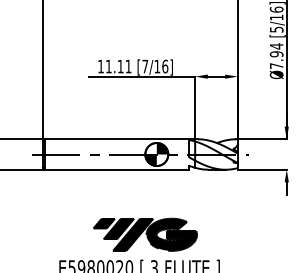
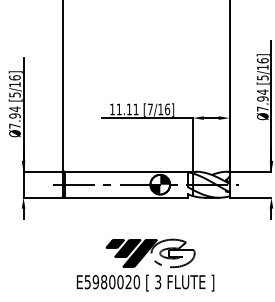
fill: (171, 234) -> (172, 253), removed

